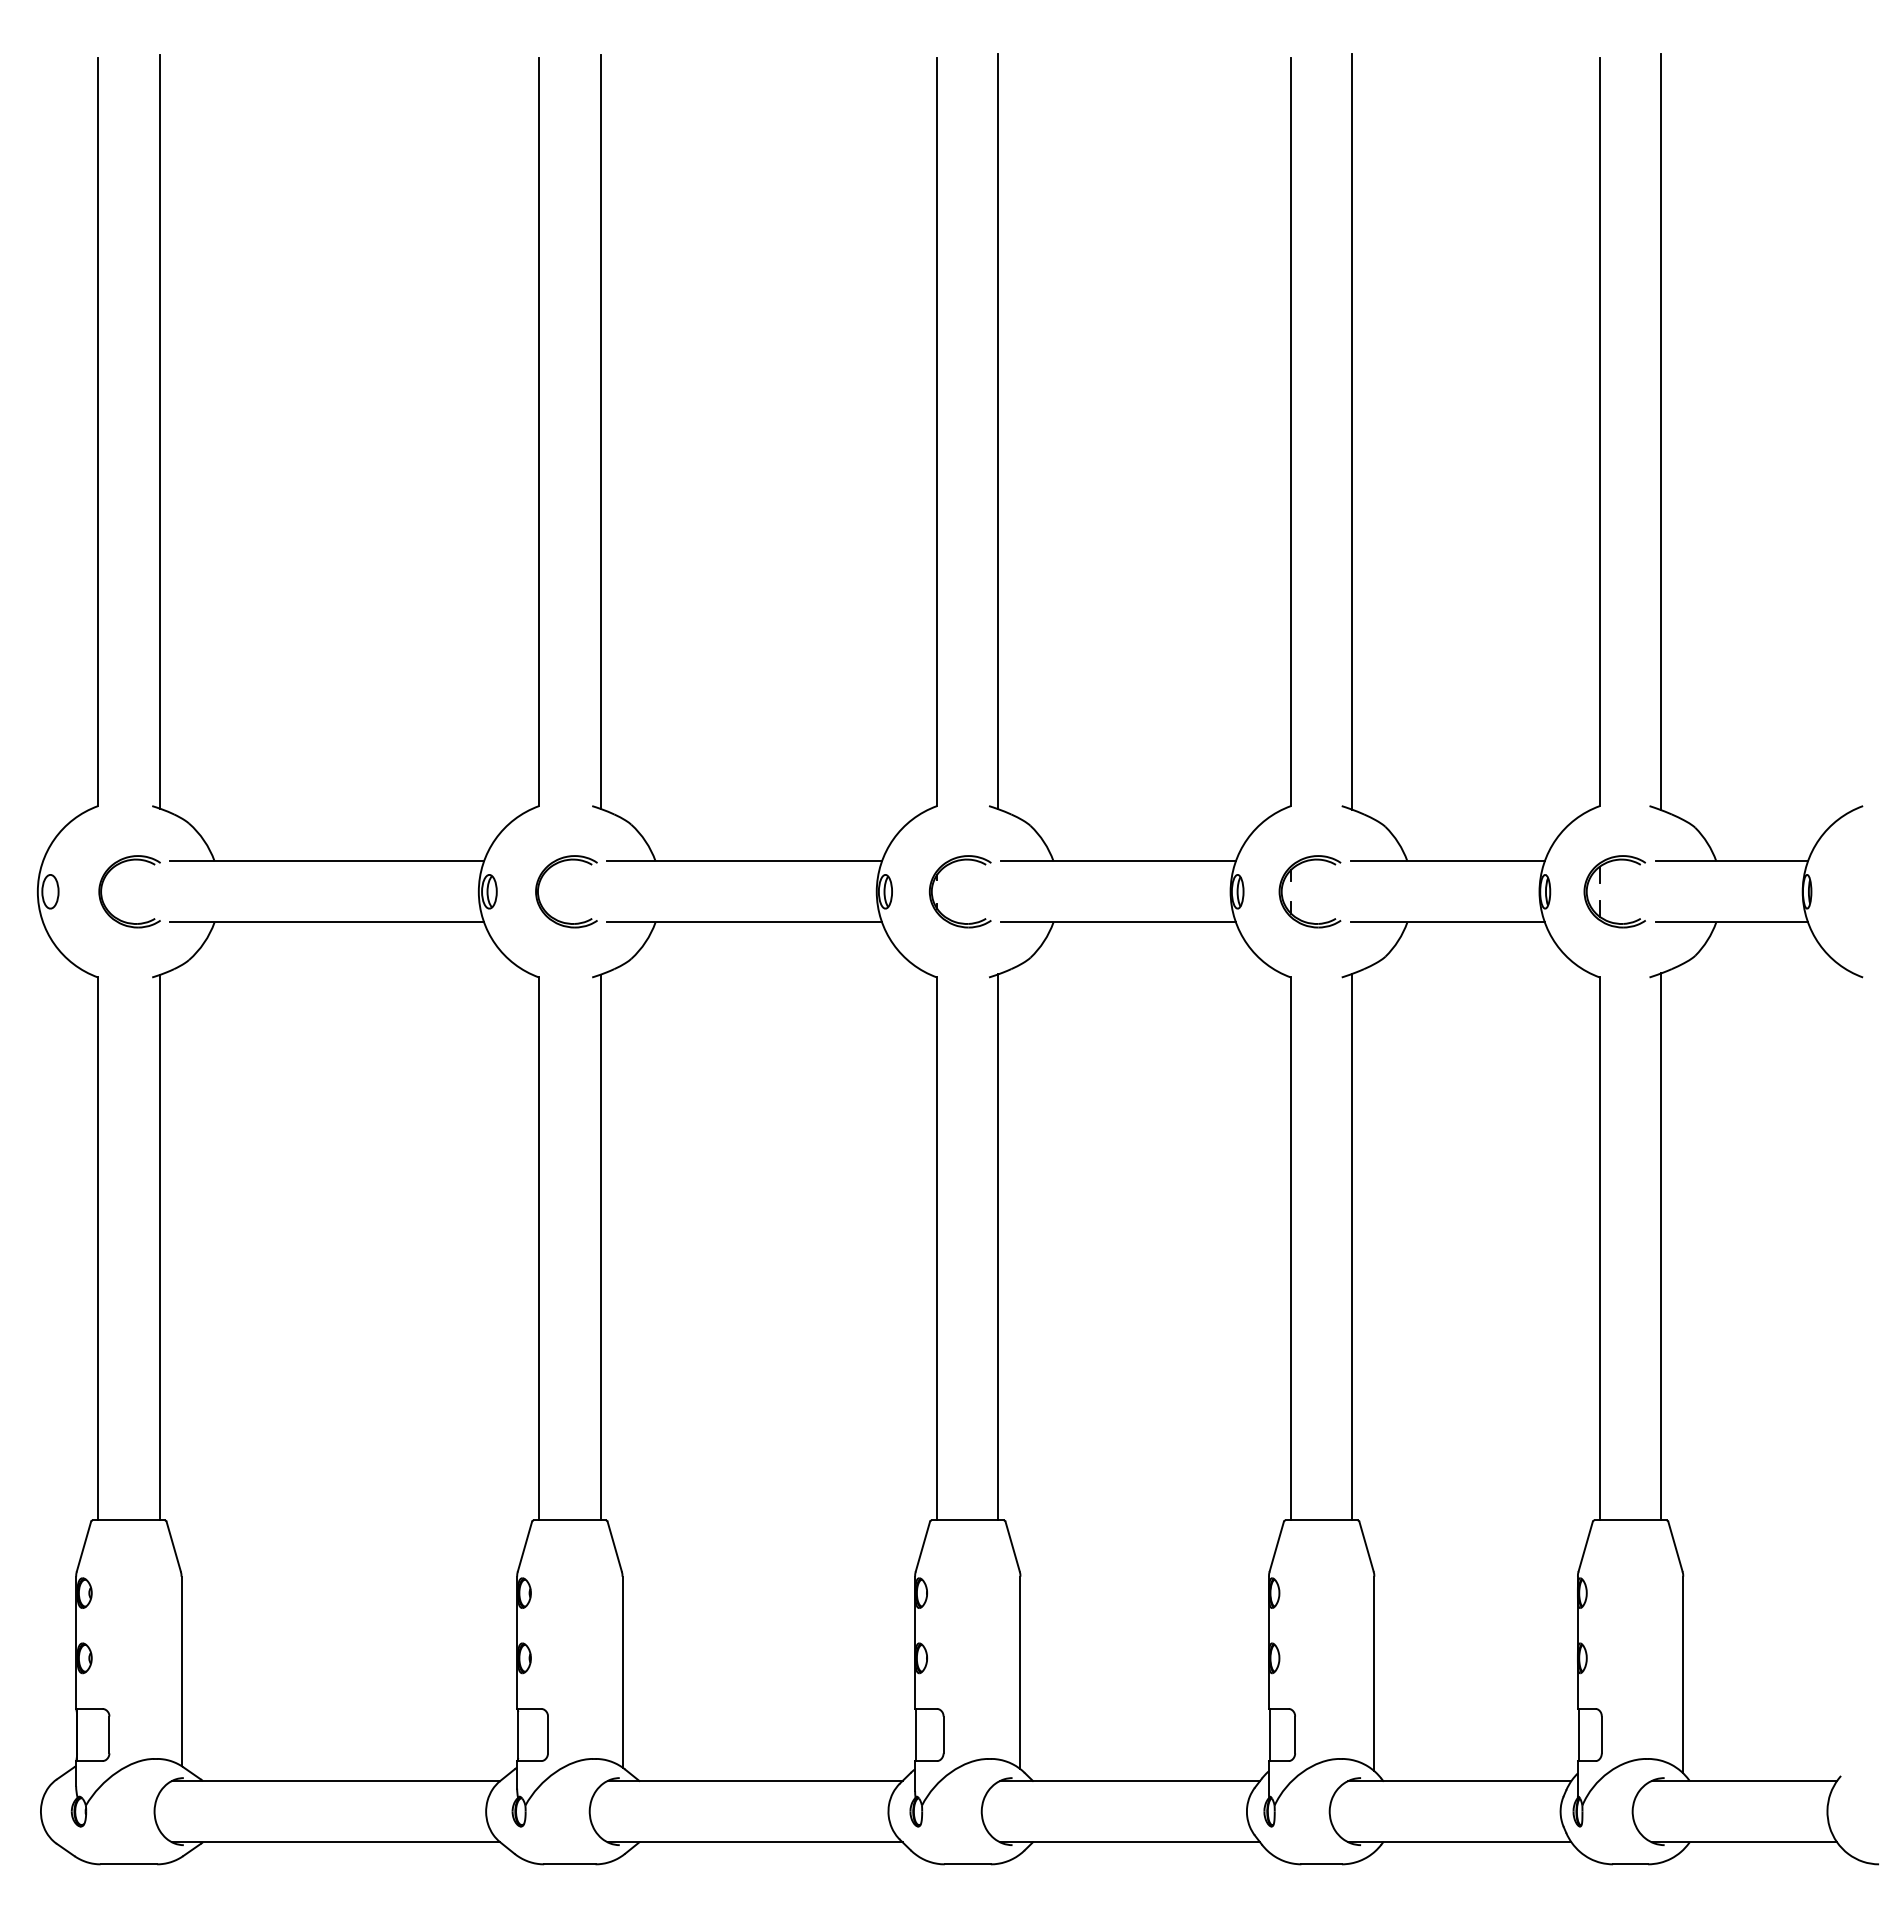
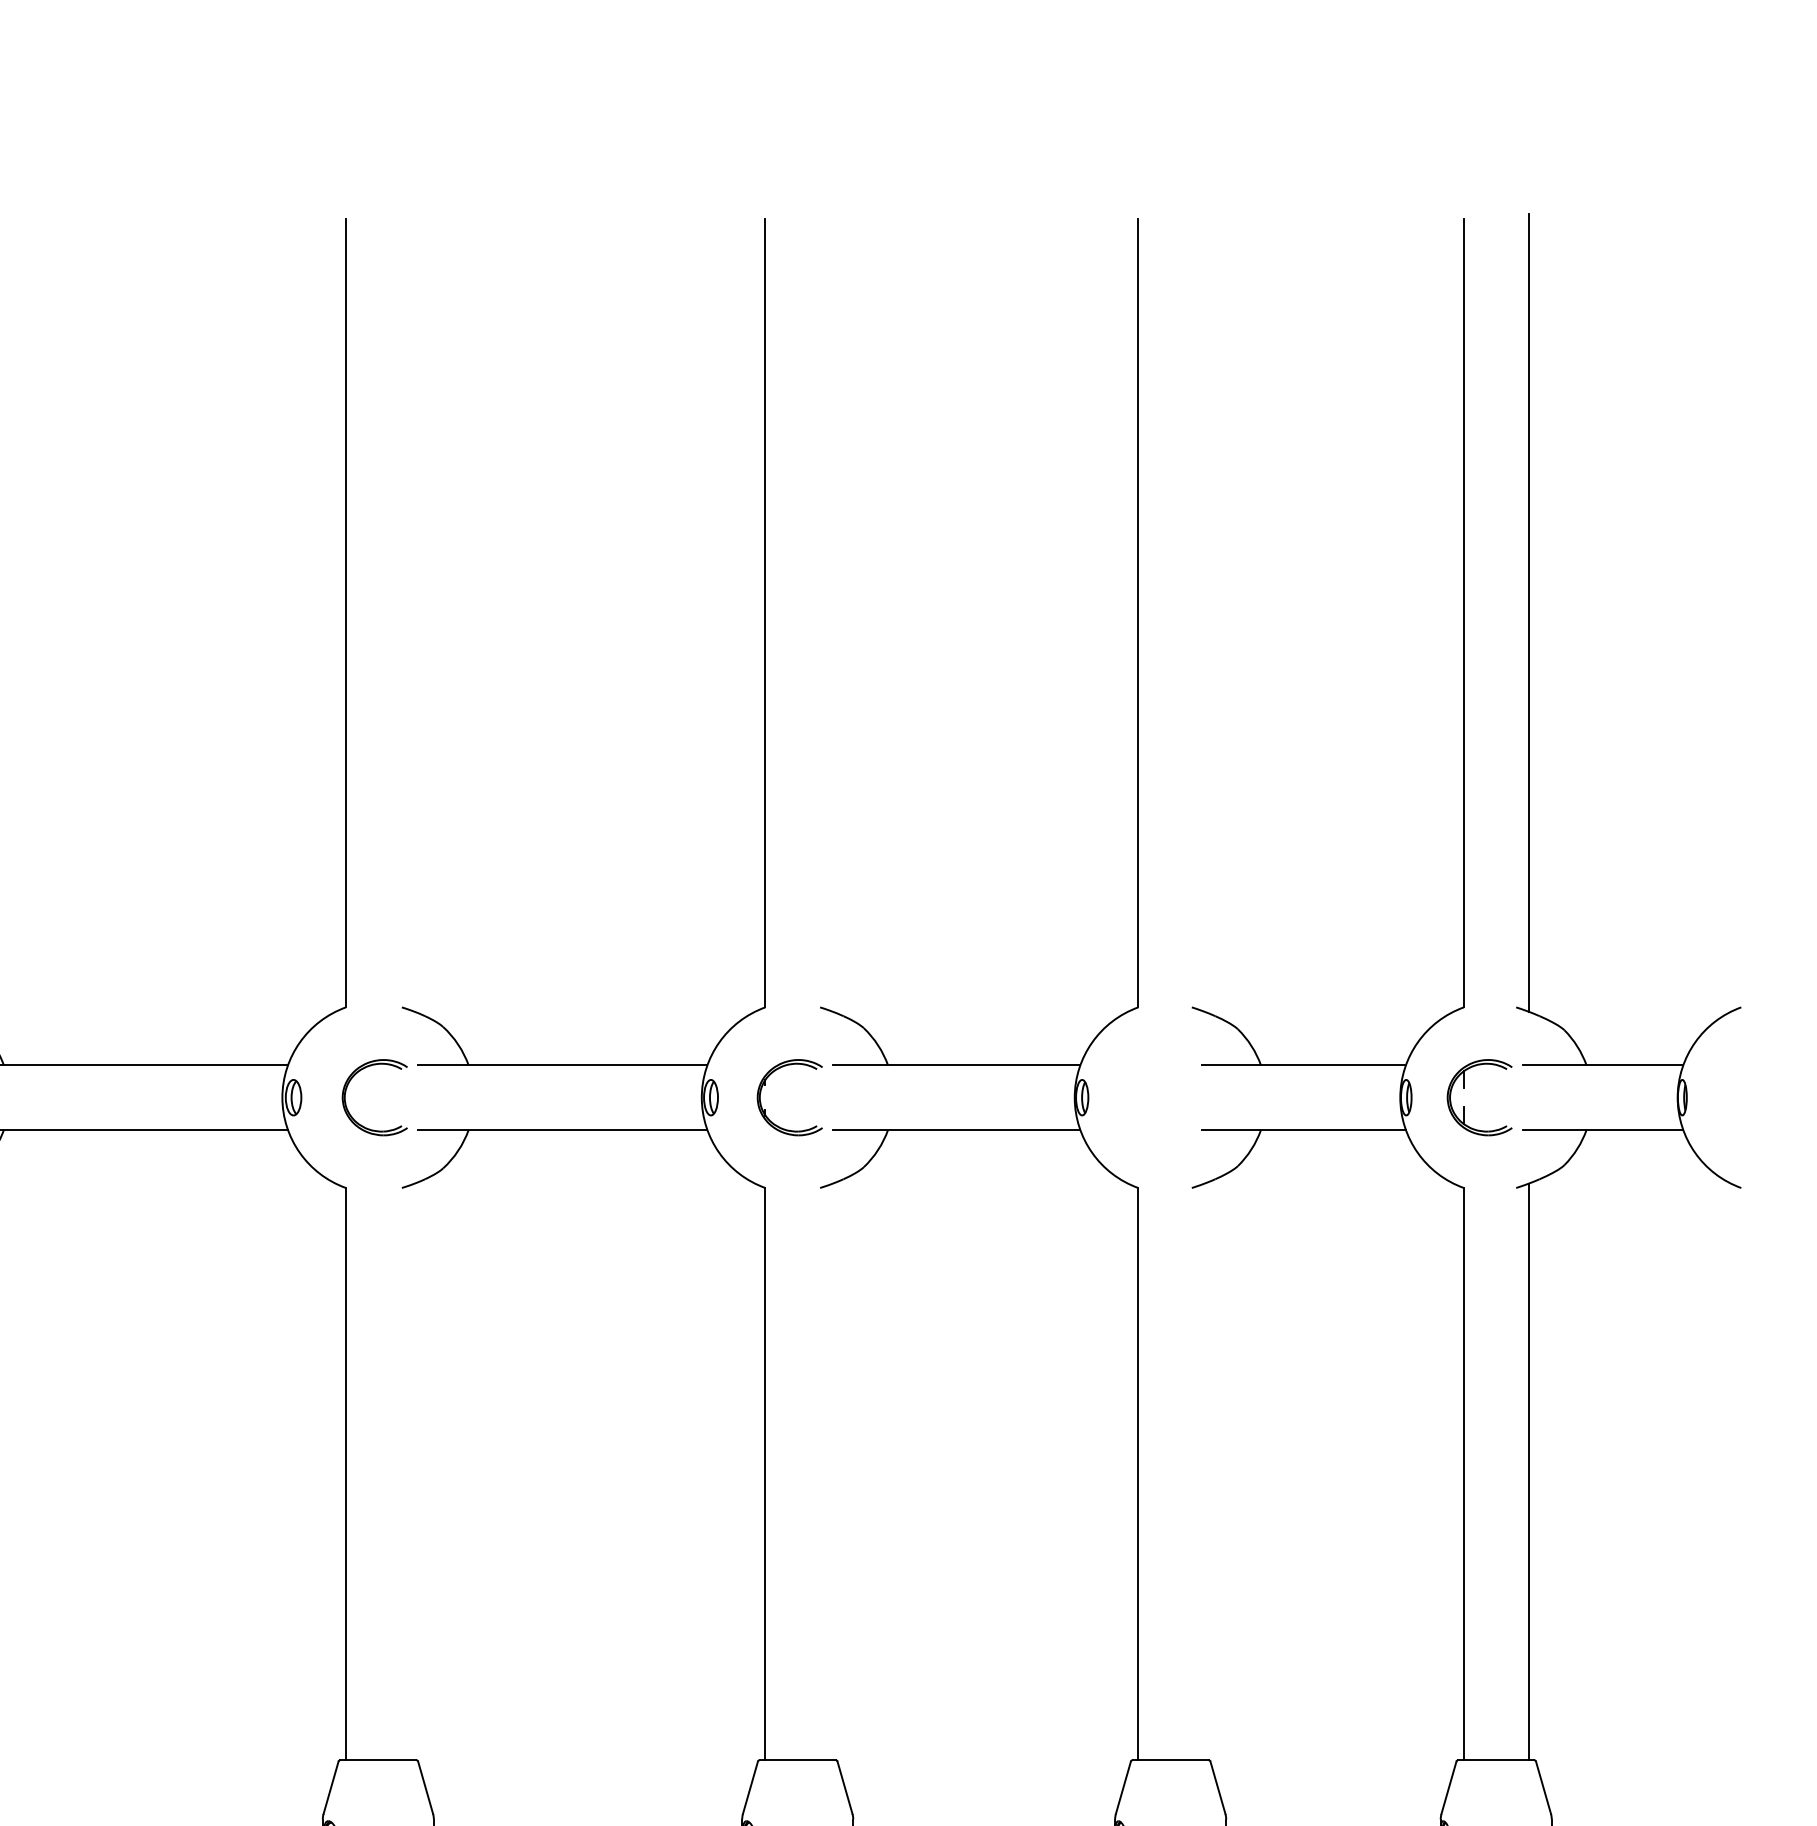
line: (600, 431) -> (410, 612), removed
line: (998, 431) -> (830, 612), removed
line: (1352, 431) -> (1203, 612), removed
part: (1291, 881) -> (1138, 1086), removed
line: (1352, 1246) -> (1203, 1471), removed
line: (600, 1247) -> (410, 1472), removed
line: (998, 1247) -> (830, 1472), removed

